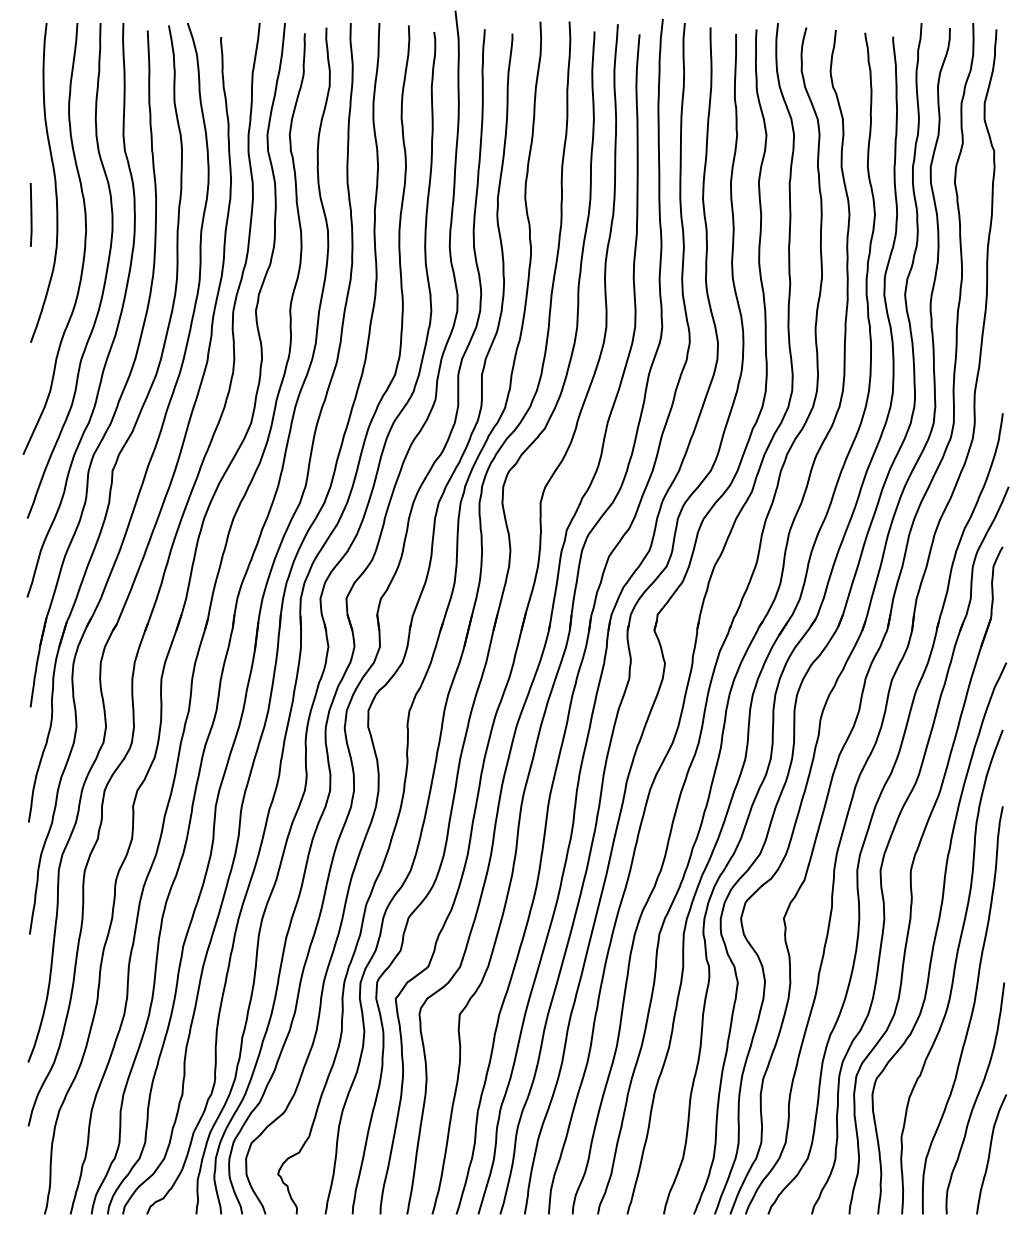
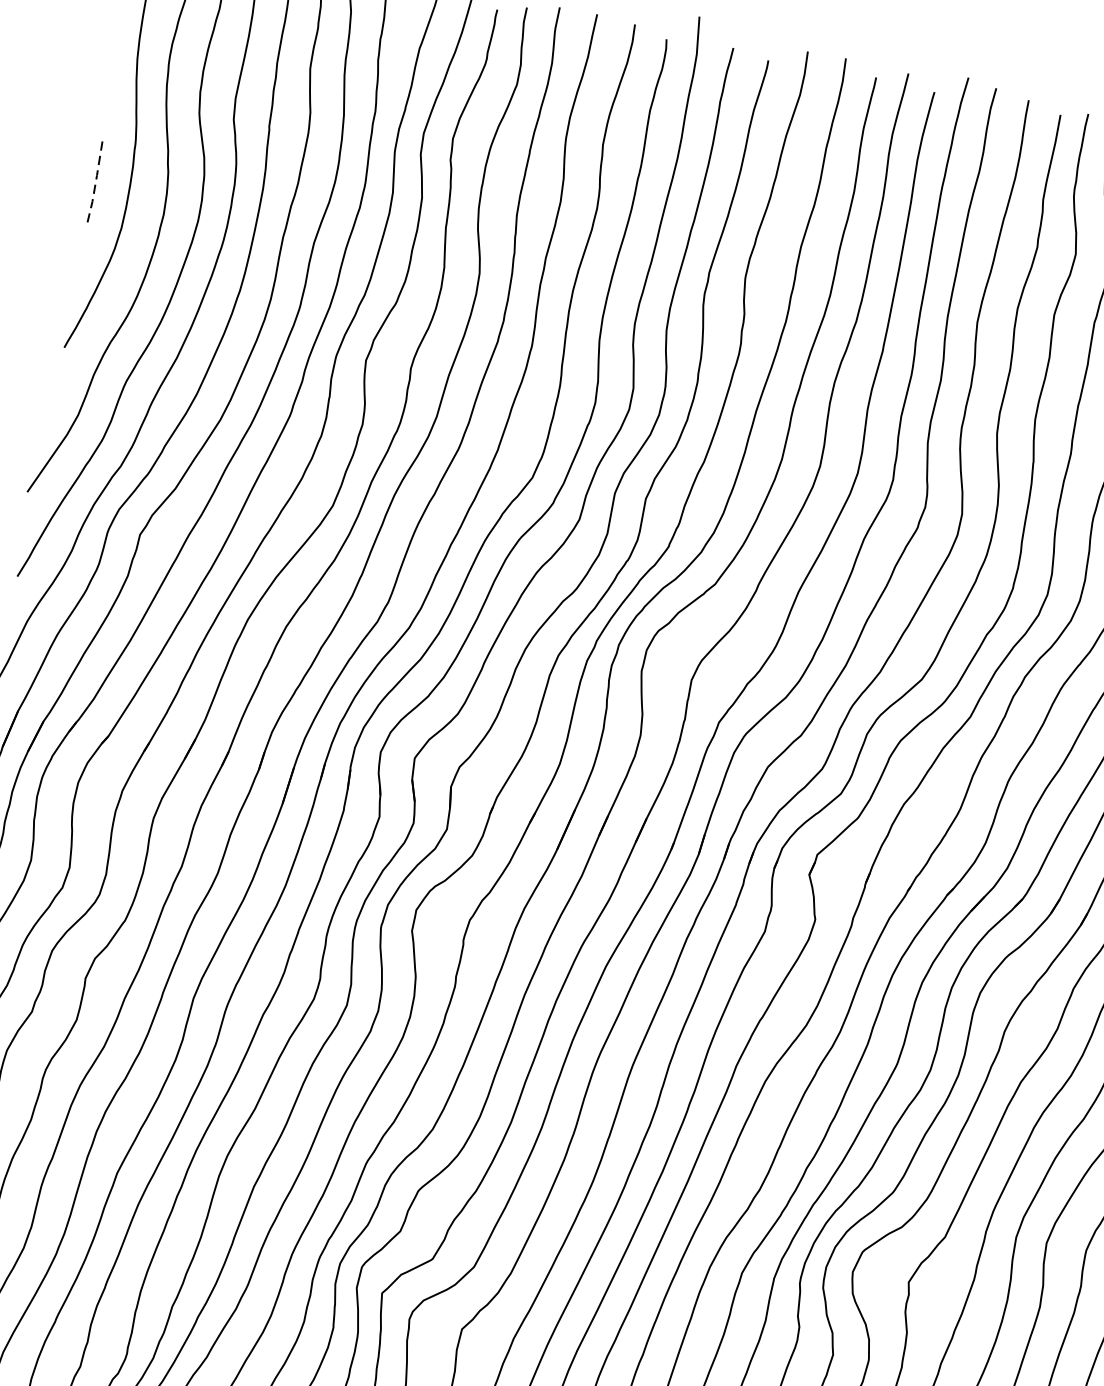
line: (31, 215) -> (96, 181), solid -> dashed

